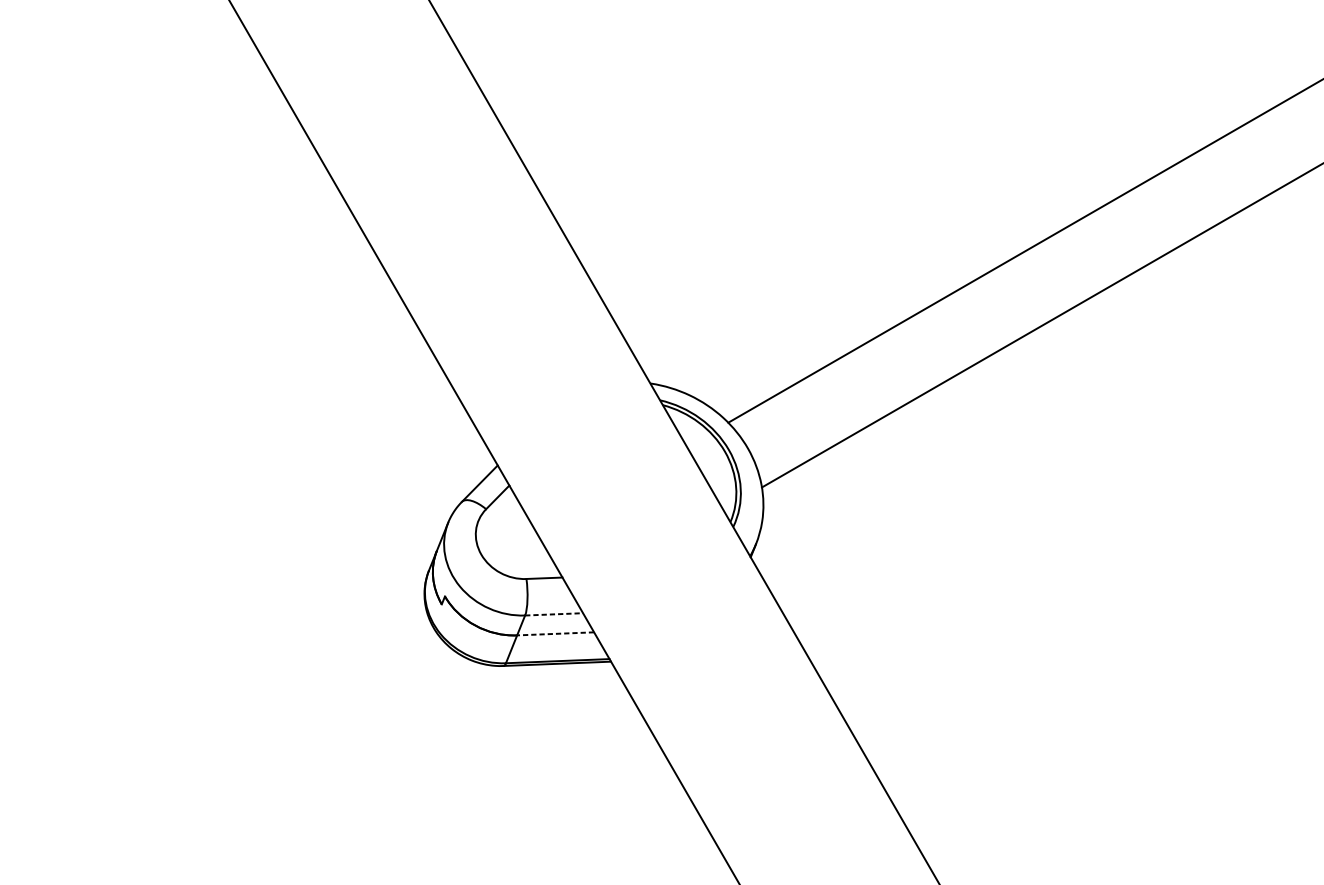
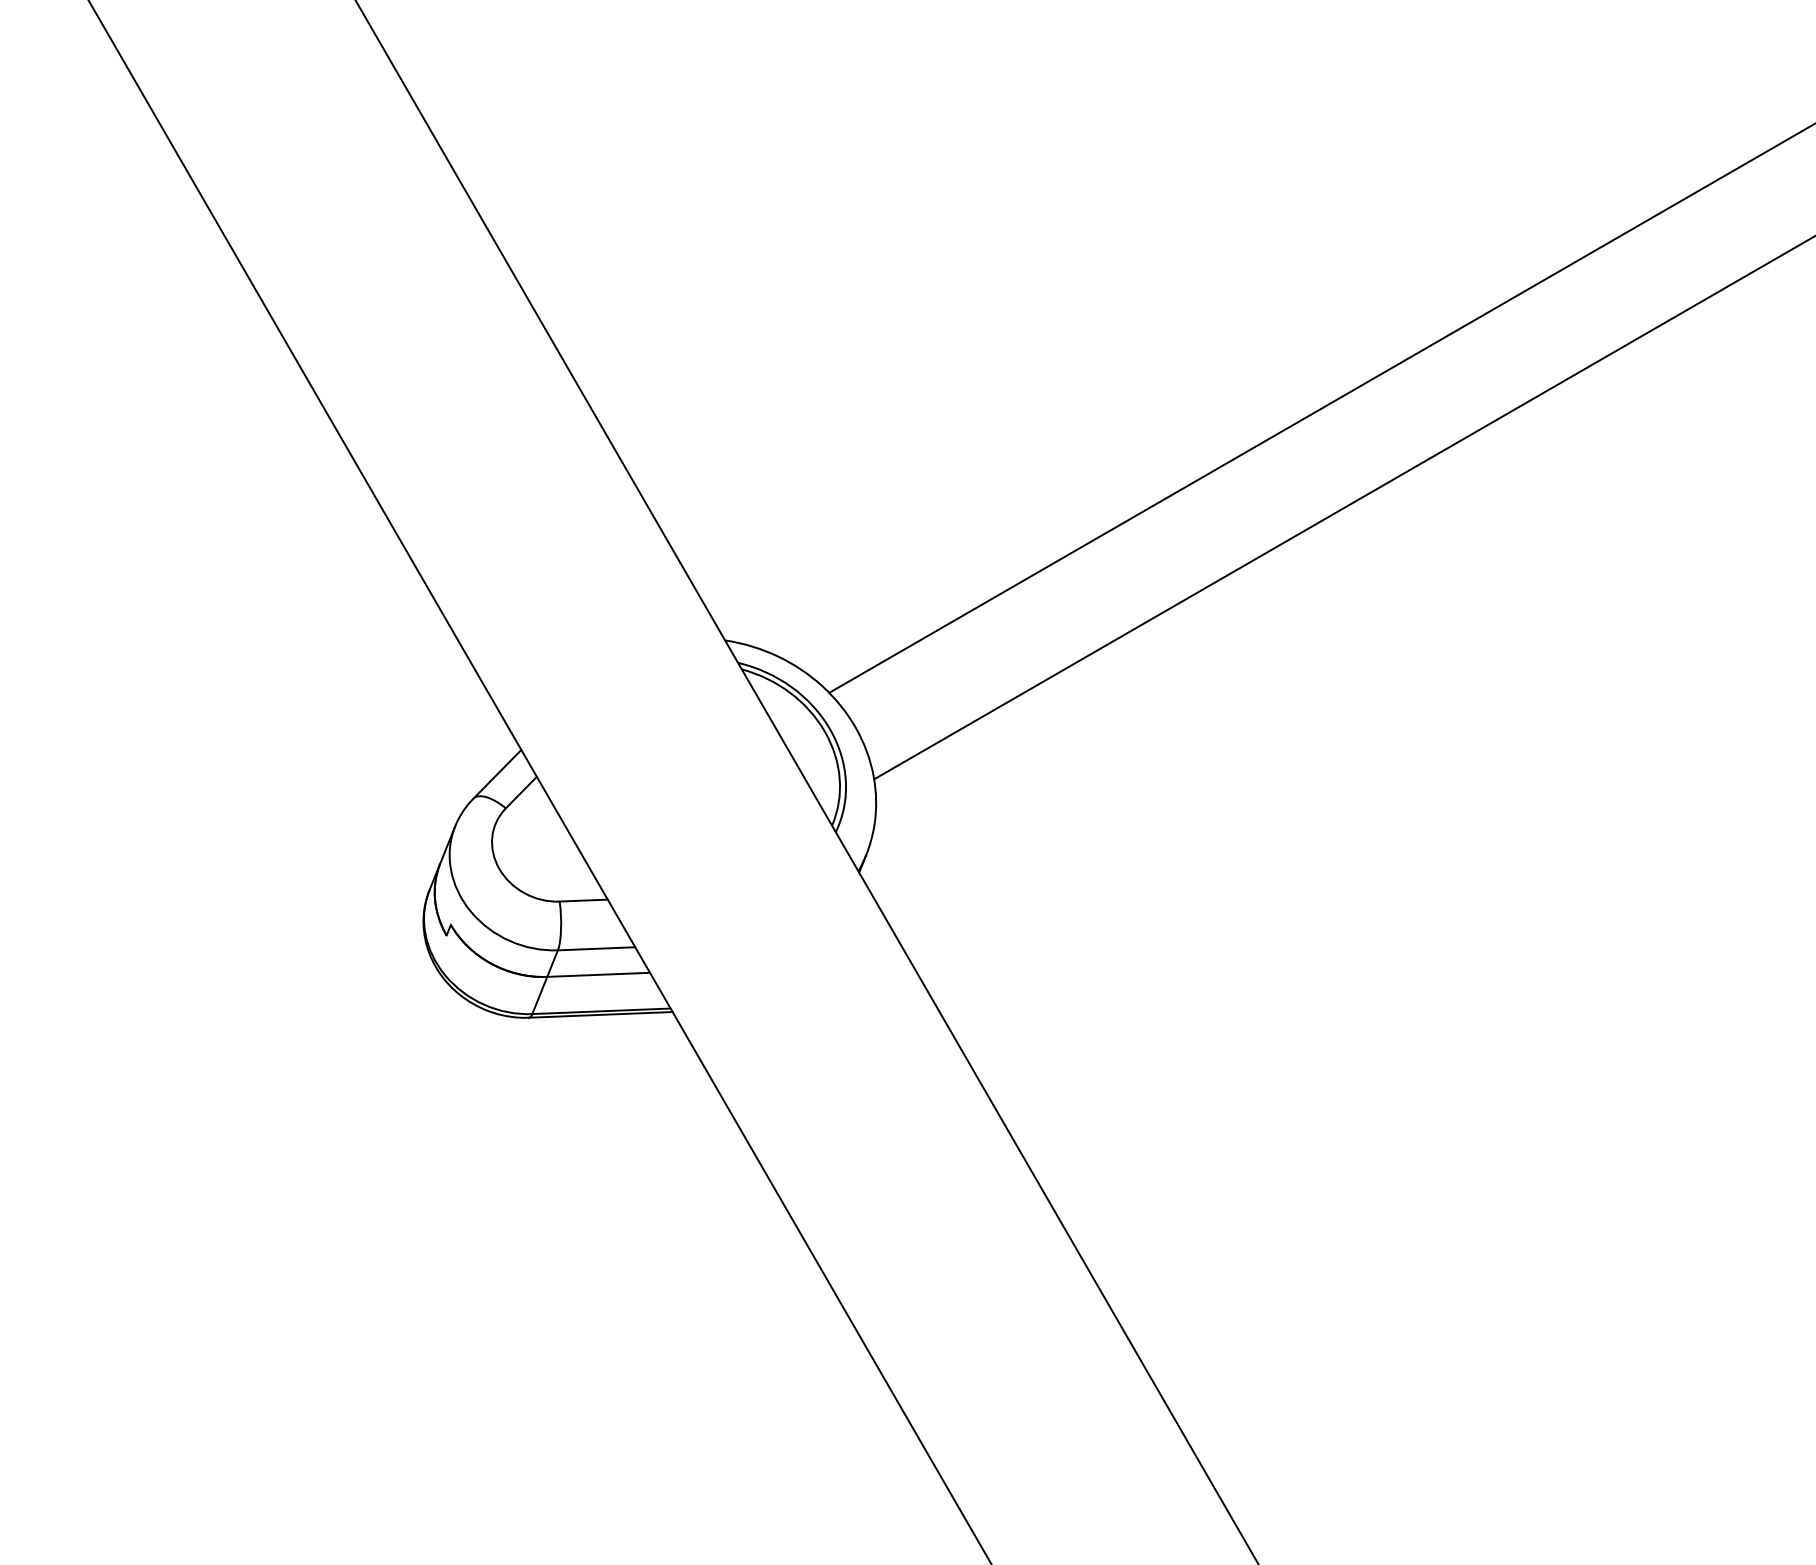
line: (554, 614) -> (596, 948), dashed -> solid
line: (555, 633) -> (598, 974), dashed -> solid

